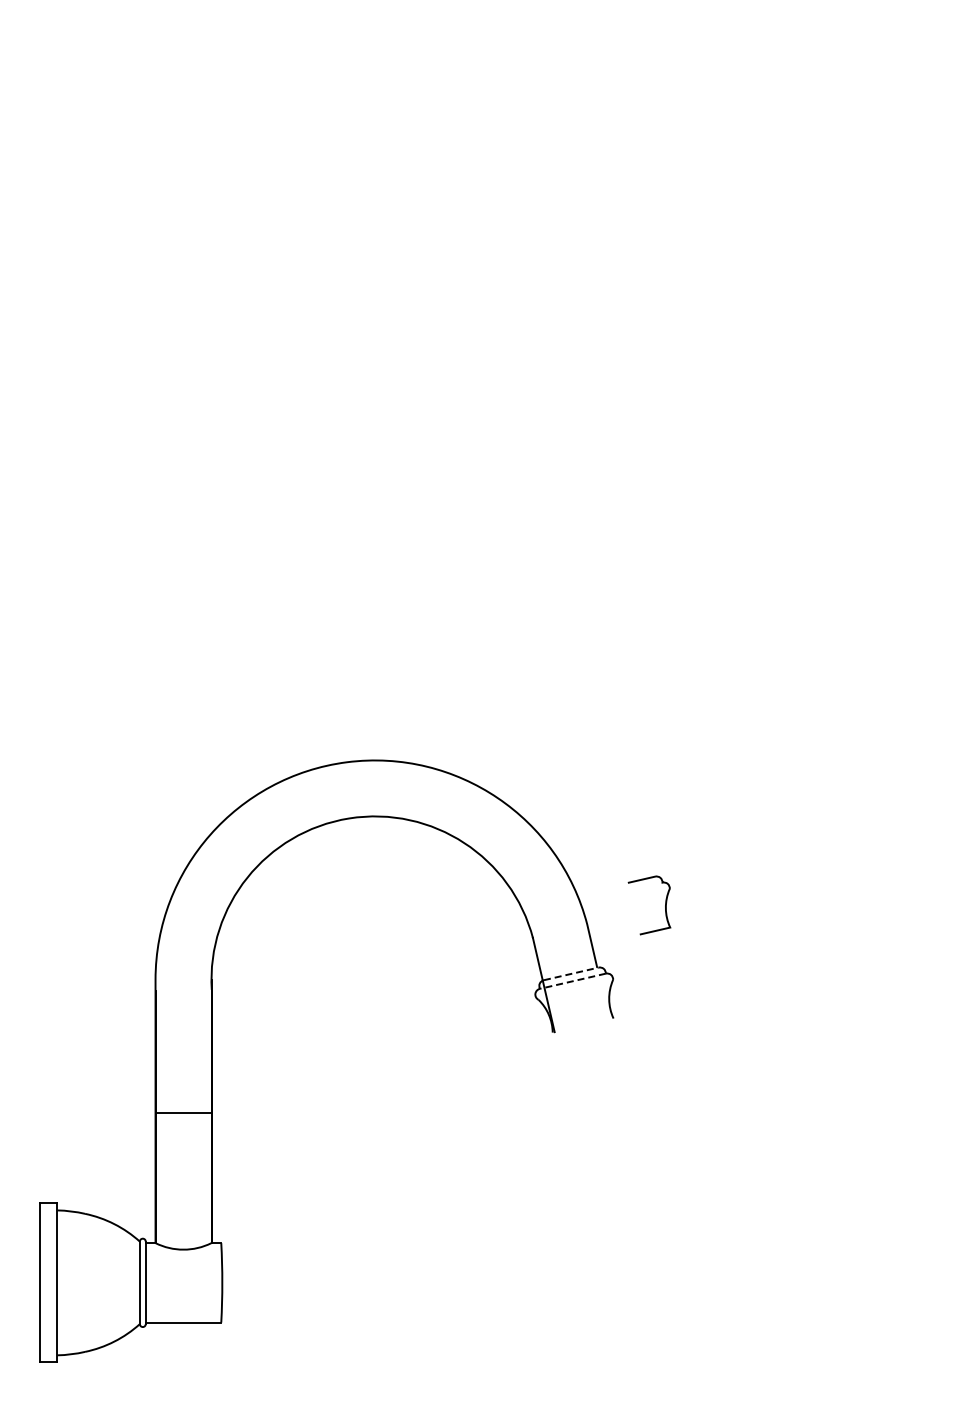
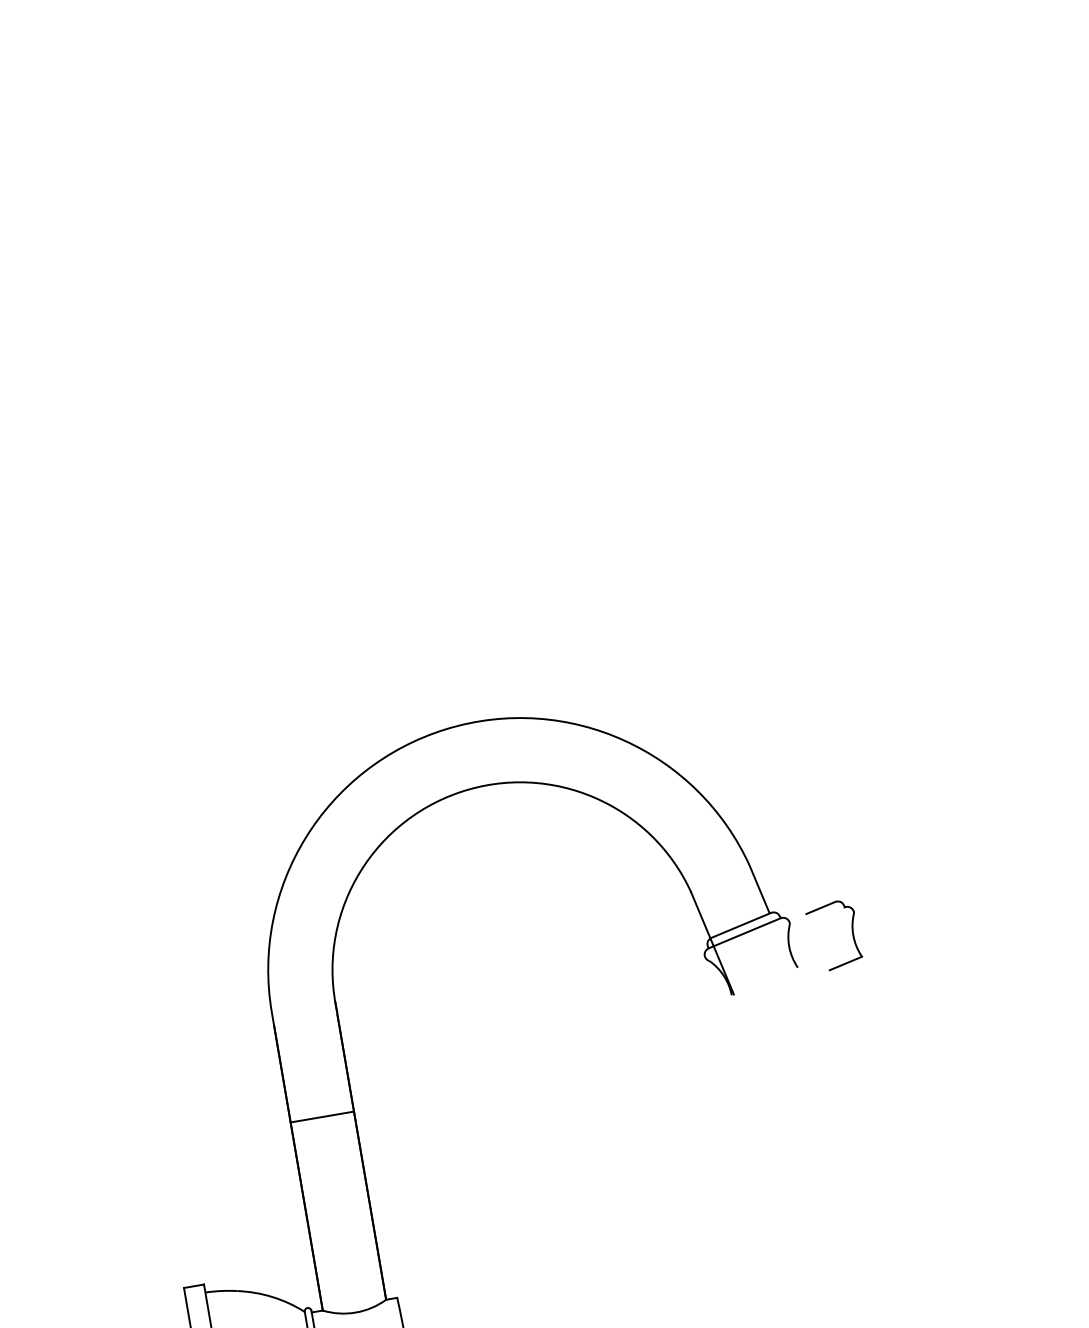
curve: (665, 905) -> (852, 932), moved
line: (571, 973) -> (741, 924), dashed -> solid
line: (572, 981) -> (744, 933), dashed -> solid
line: (183, 1112) -> (322, 1116), moved

